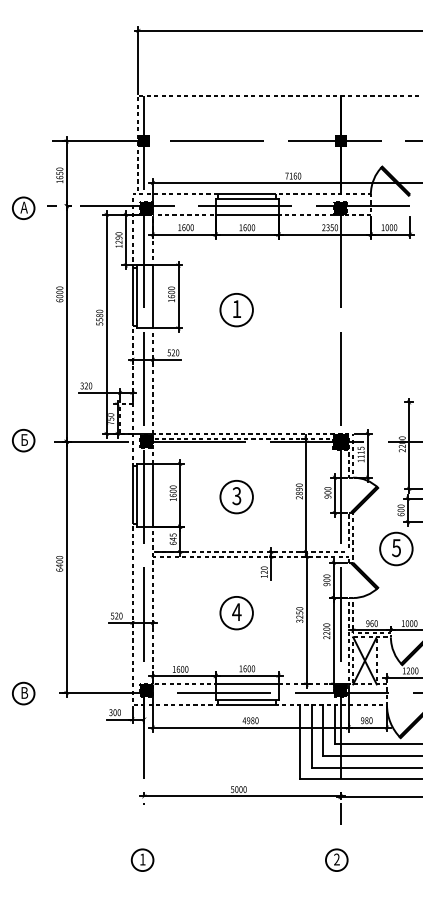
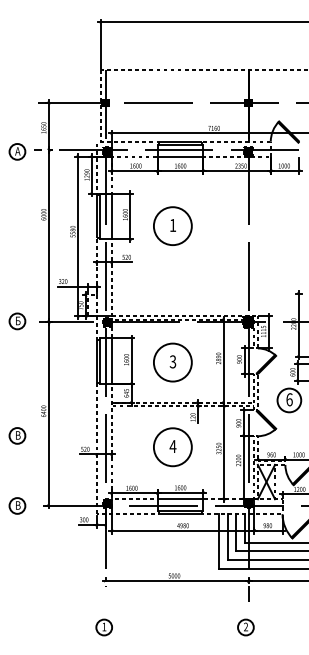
circle: (236, 309) -> (172, 225), size x1.6
circle: (236, 496) -> (172, 362), size x1.6
text: (396, 548) -> (289, 400), 5 -> 6
part: (23, 597) -> (17, 435), added
circle: (236, 612) -> (172, 446), size x1.6

